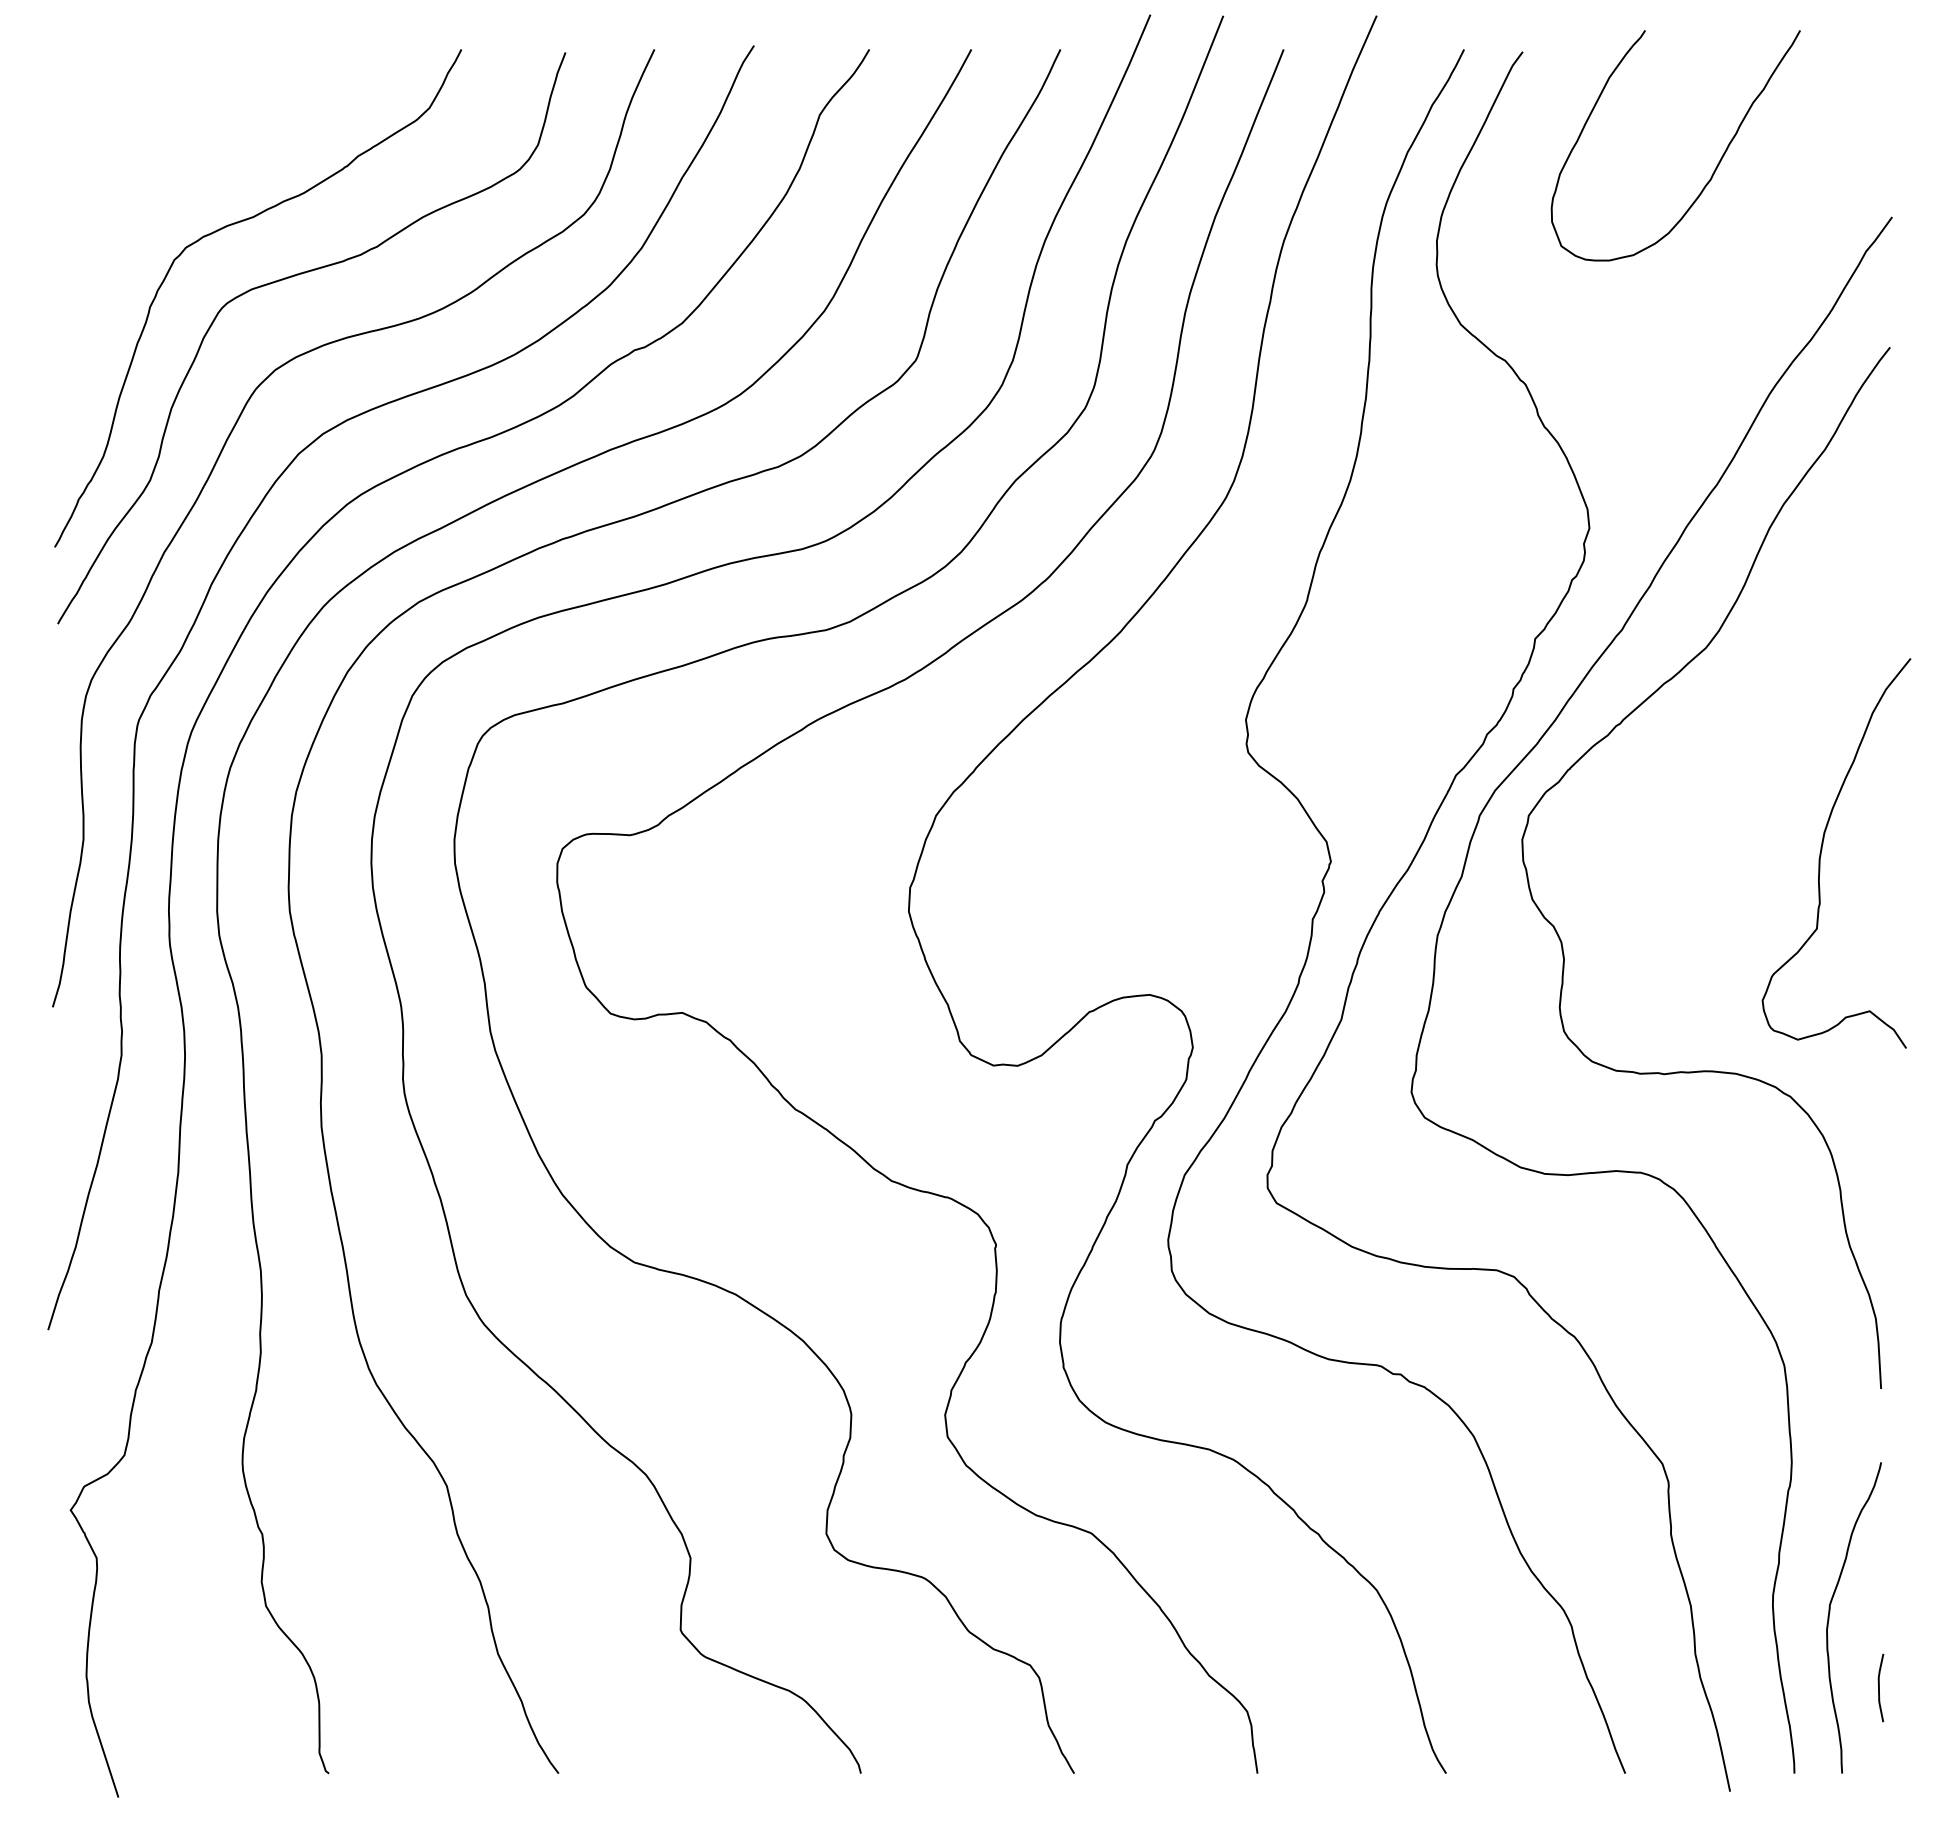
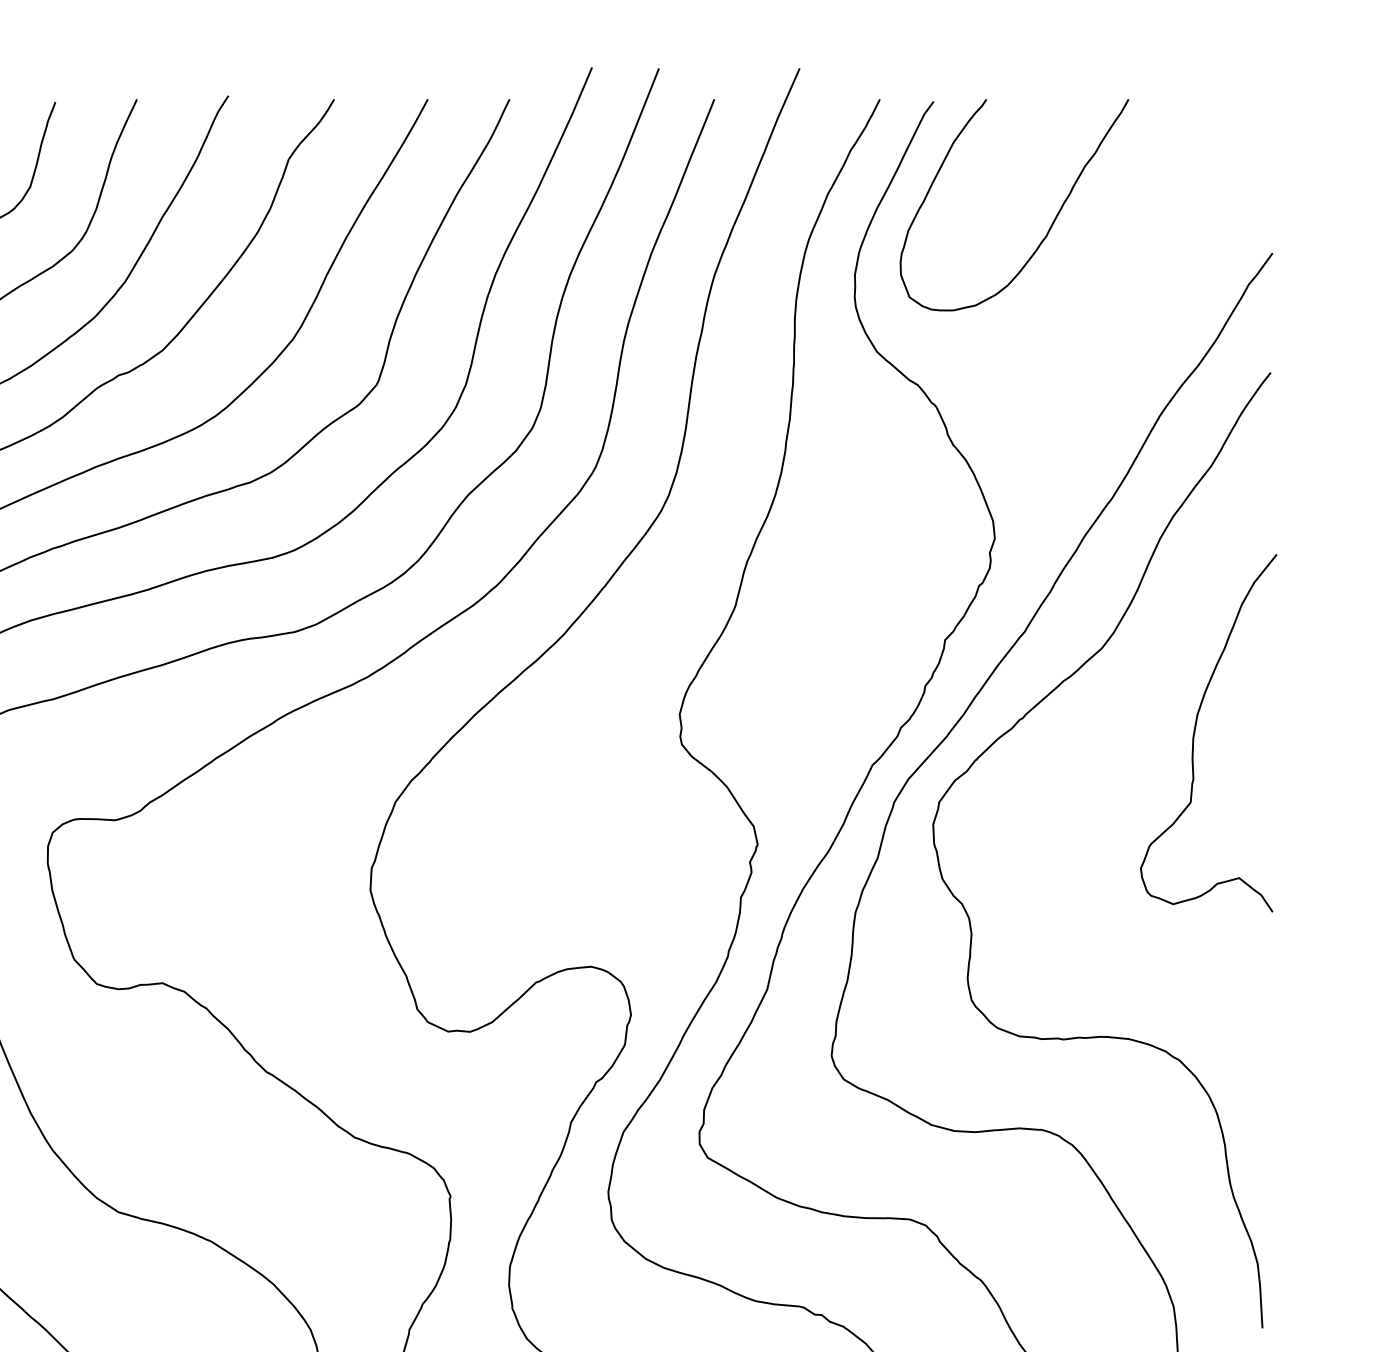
curve: (1716, 165) -> (1051, 223), moved
curve: (1822, 850) -> (1195, 730), moved

